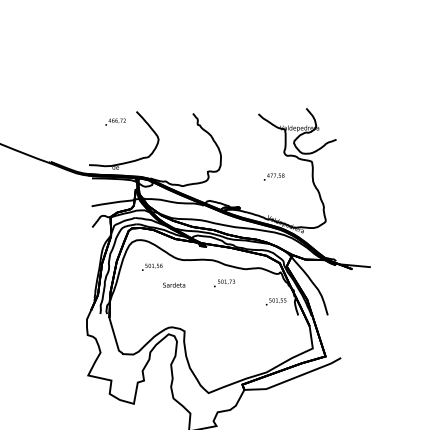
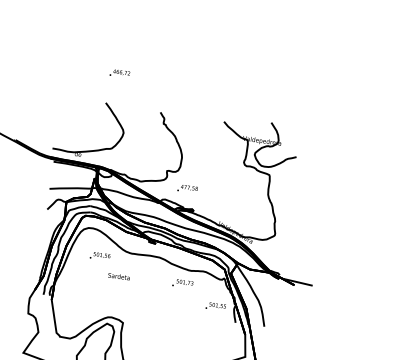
text: (115, 121) -> (119, 72), moved
text: (273, 176) -> (187, 188), moved
text: (224, 283) -> (182, 283), moved

